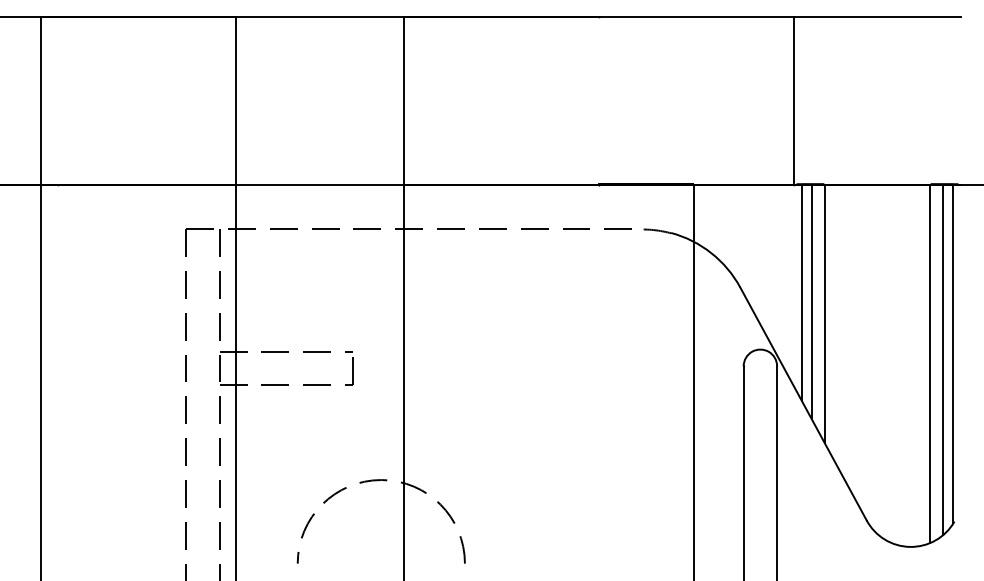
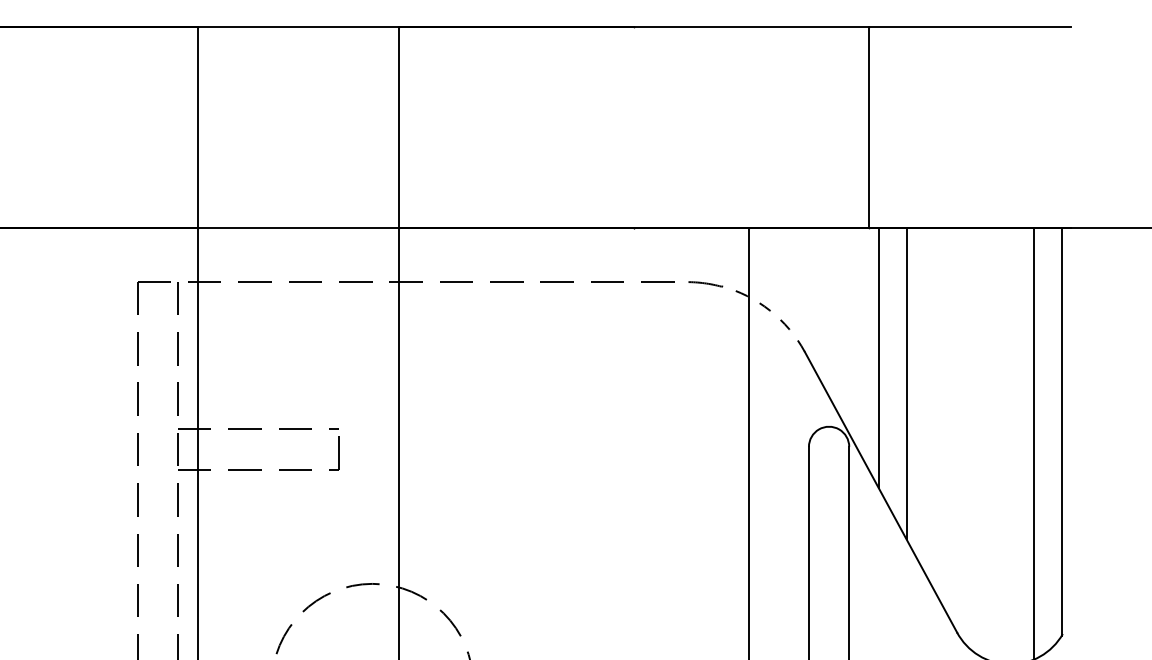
arc: (711, 253) -> (770, 311), solid -> dashed
line: (811, 301) -> (890, 368), removed
line: (943, 359) -> (1049, 438), removed

